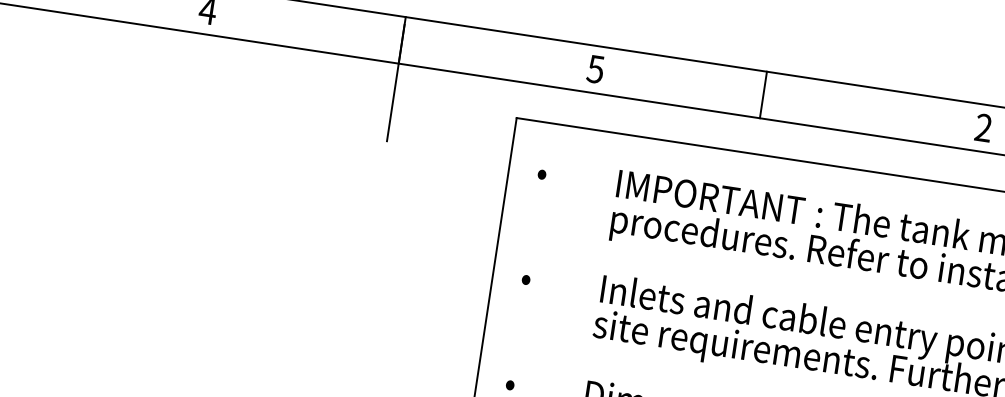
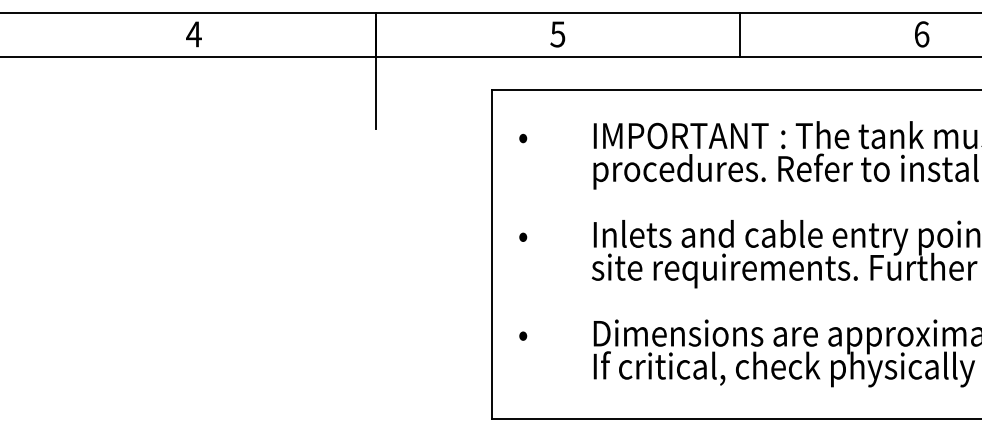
line: (763, 94) -> (740, 34), moved
text: (983, 128) -> (921, 34), 2 -> 6

